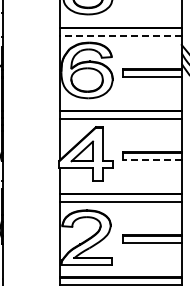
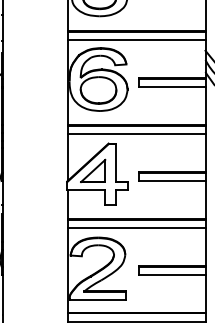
line: (120, 35) -> (136, 40), dashed -> solid
line: (151, 160) -> (171, 181), dashed -> solid

